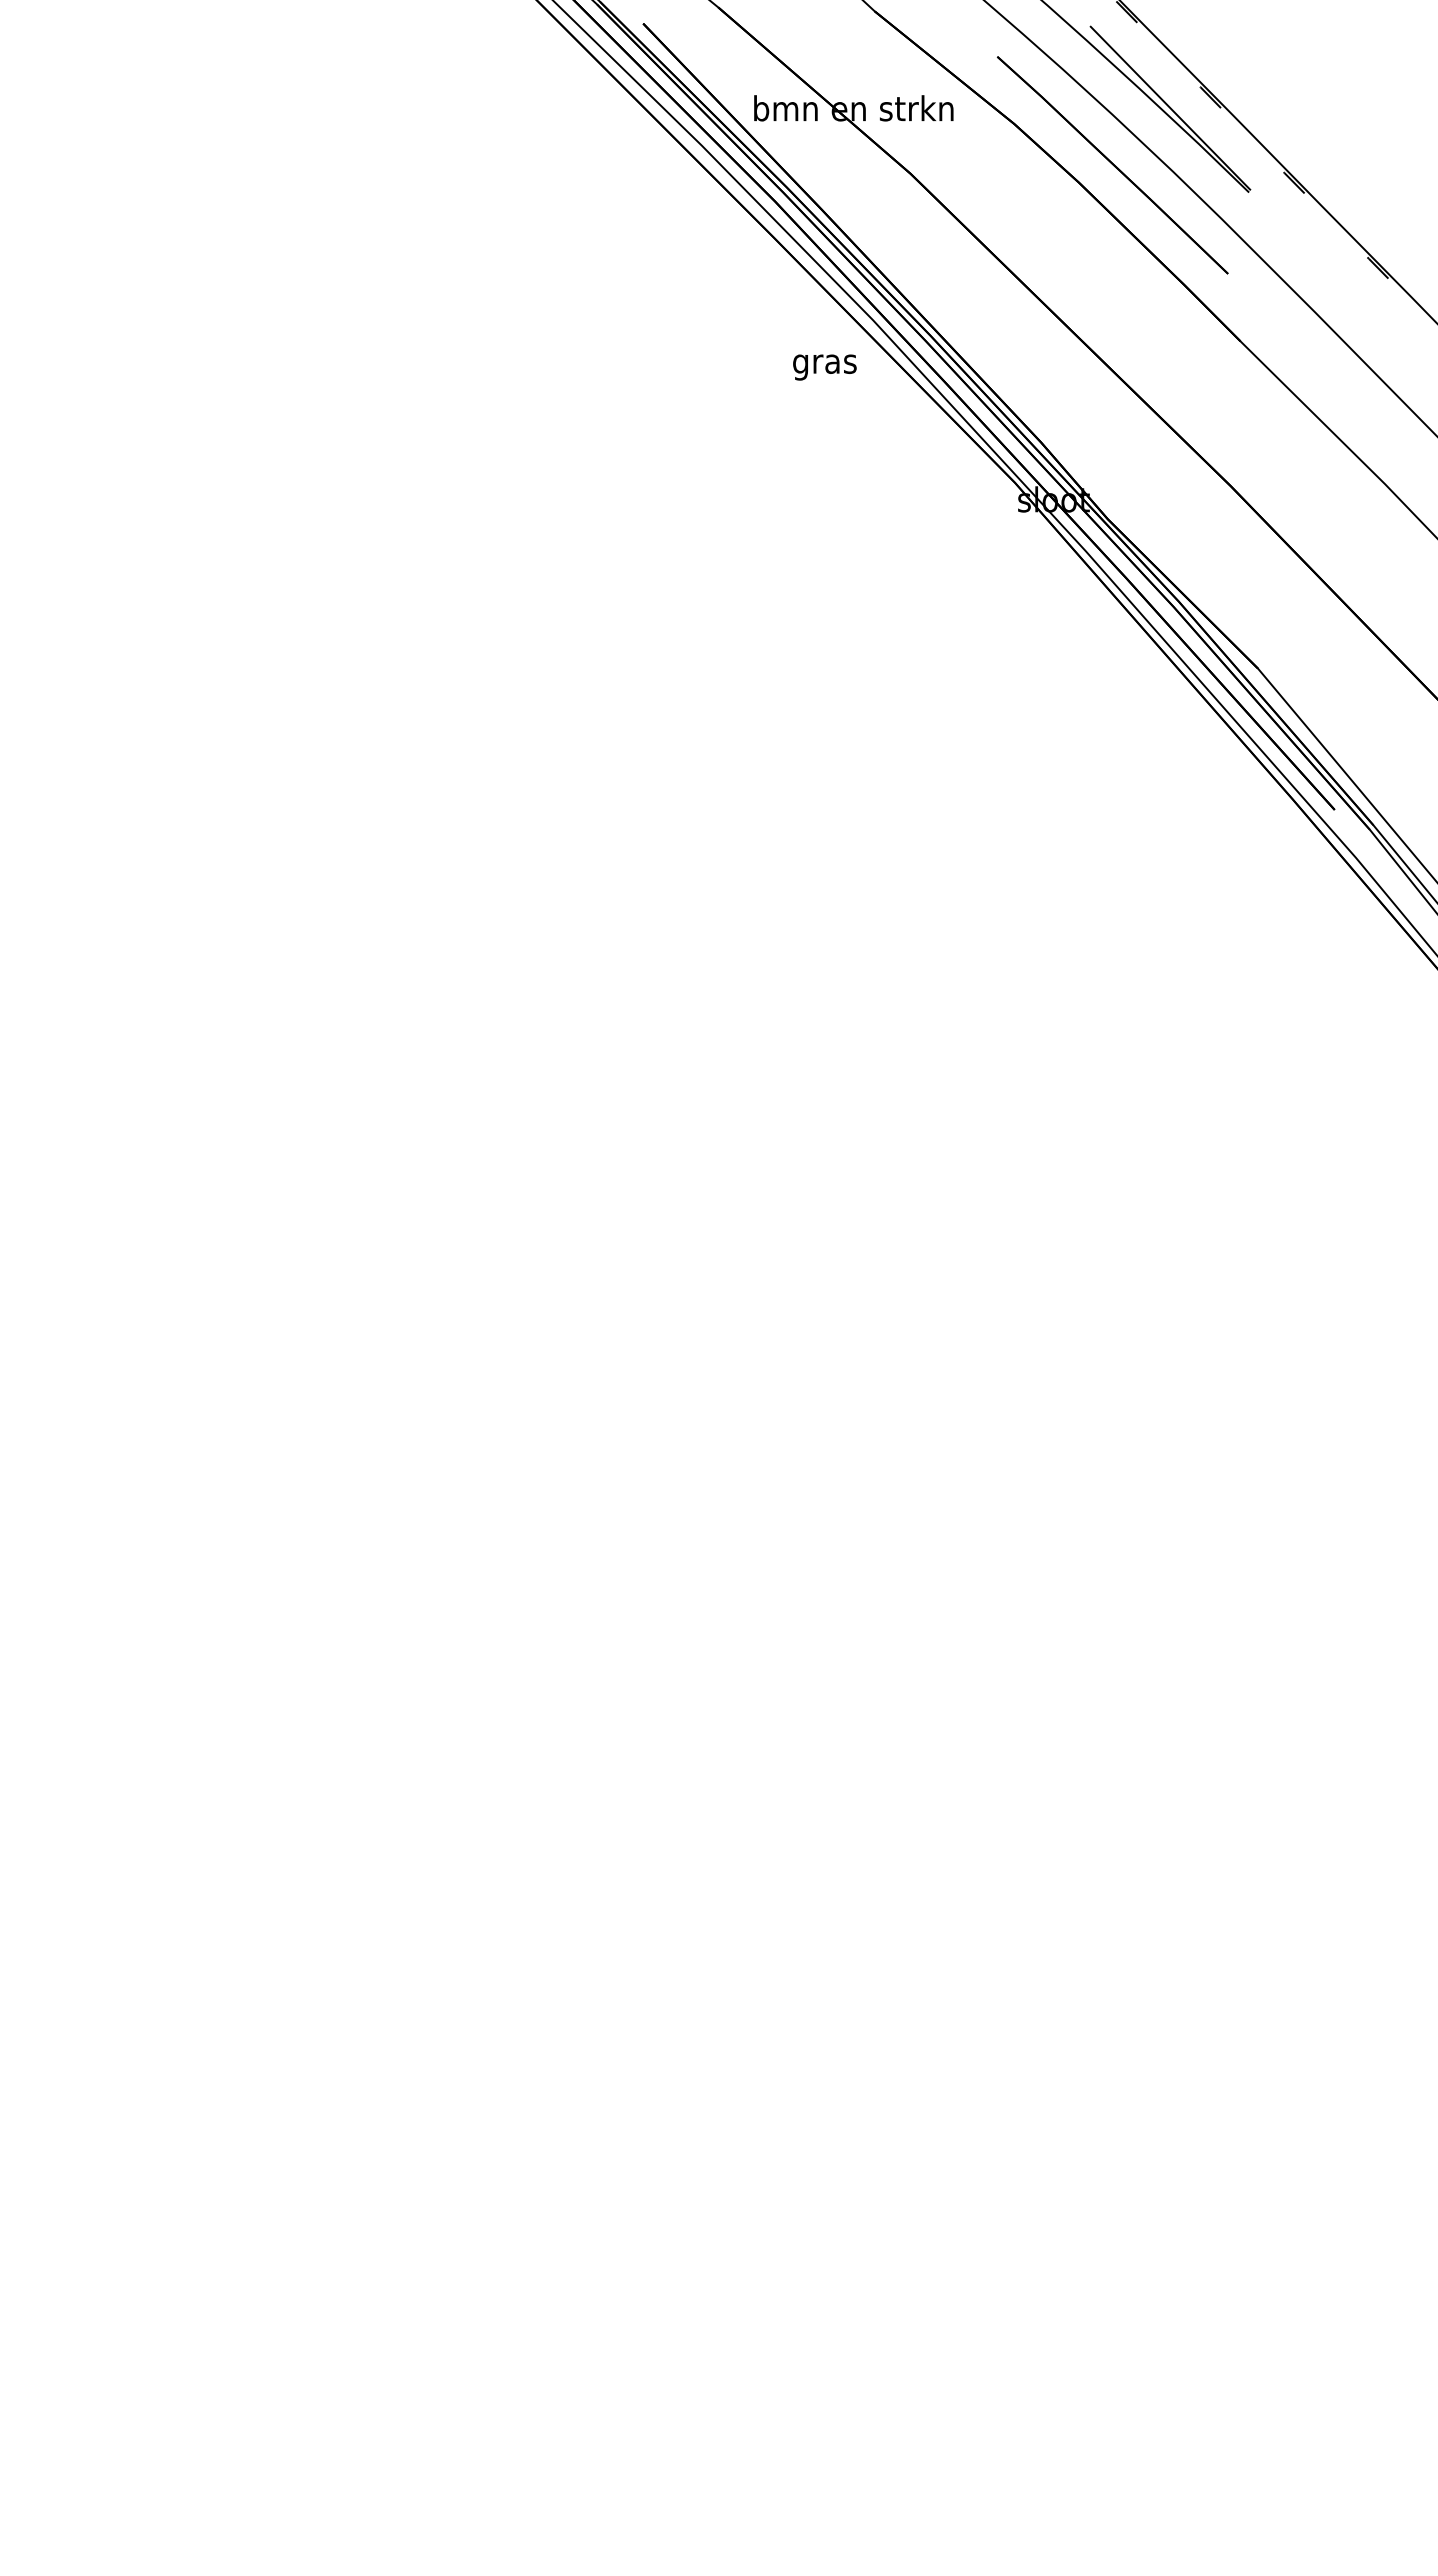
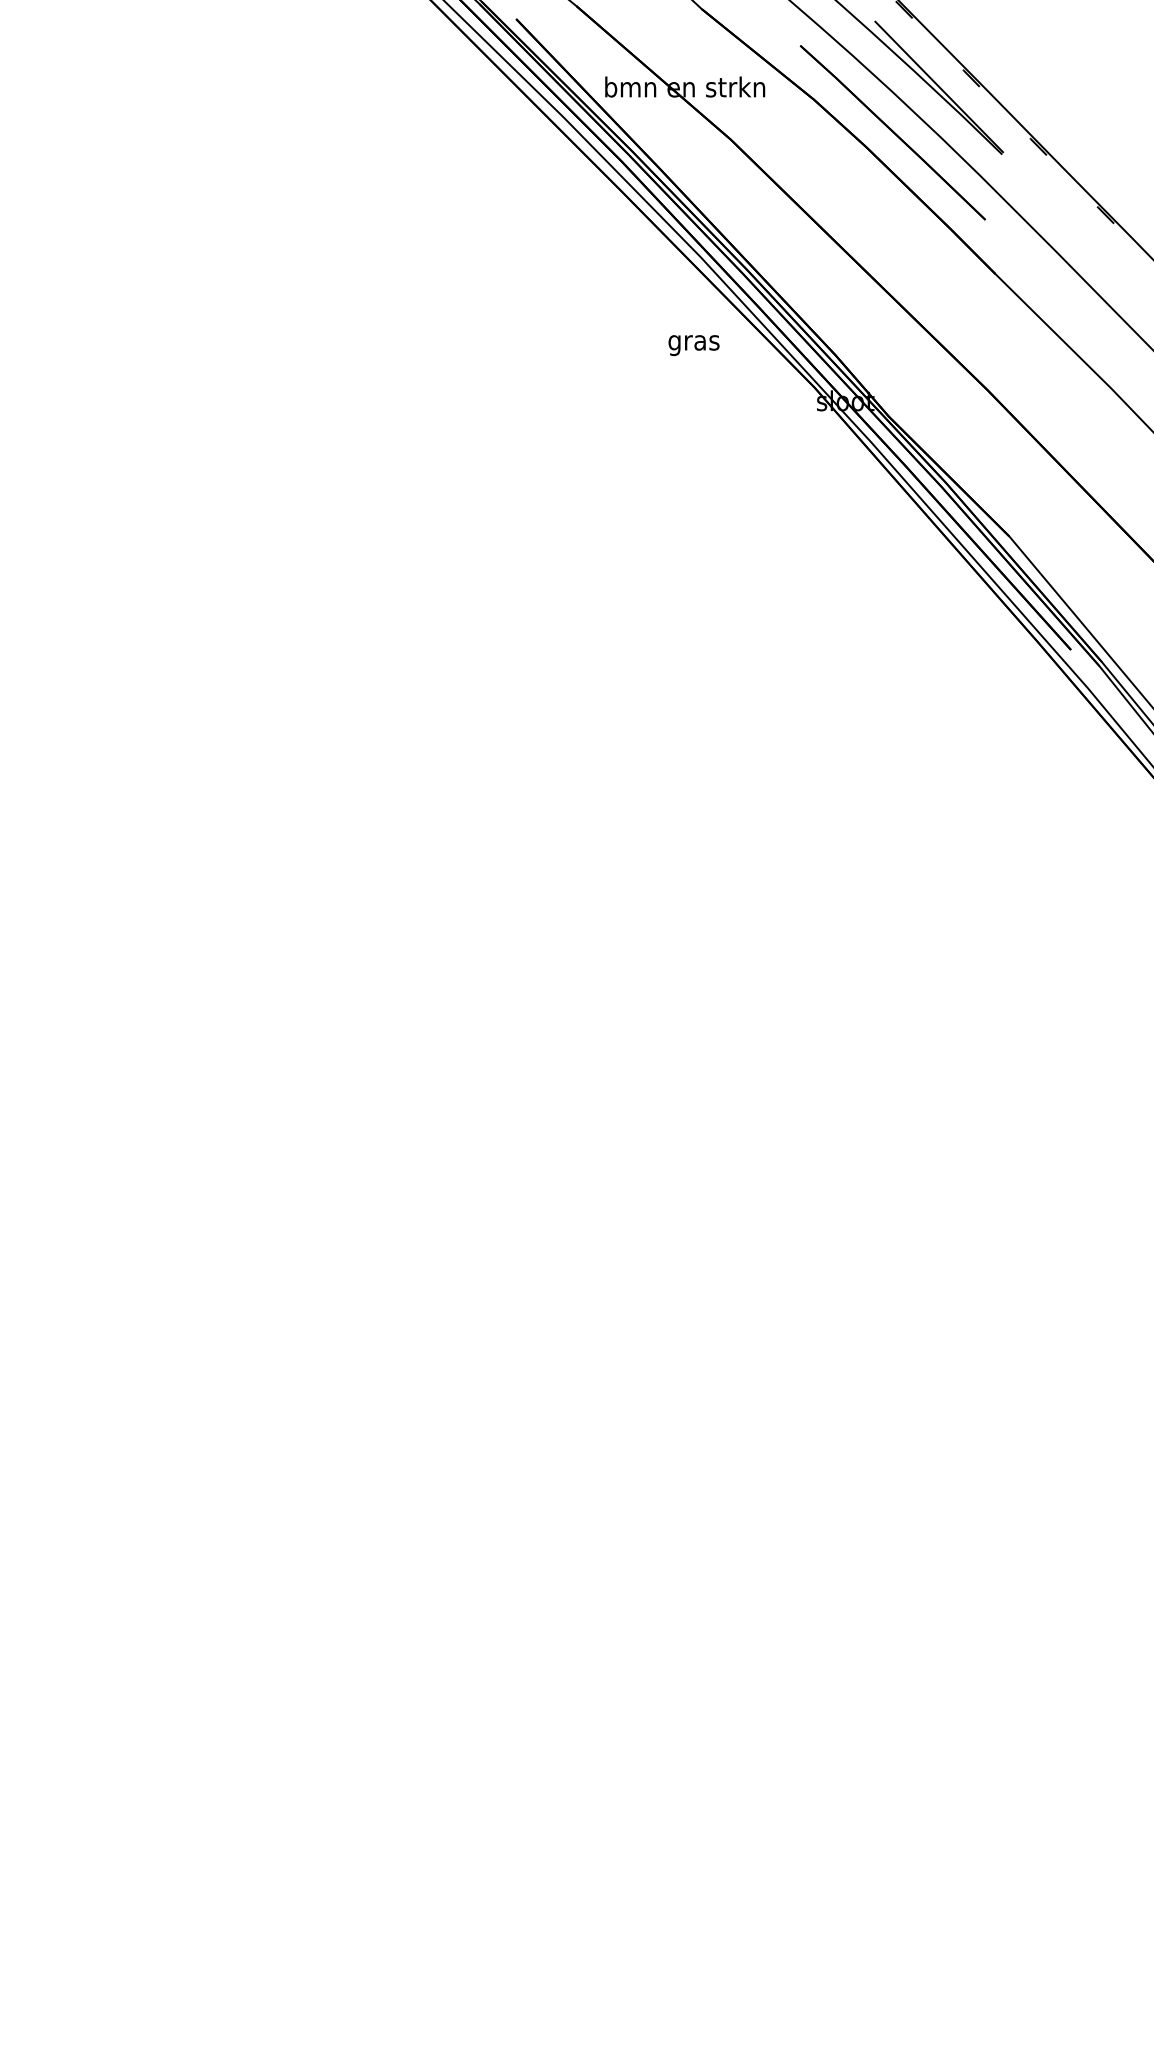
text: (824, 367) -> (693, 345), moved

